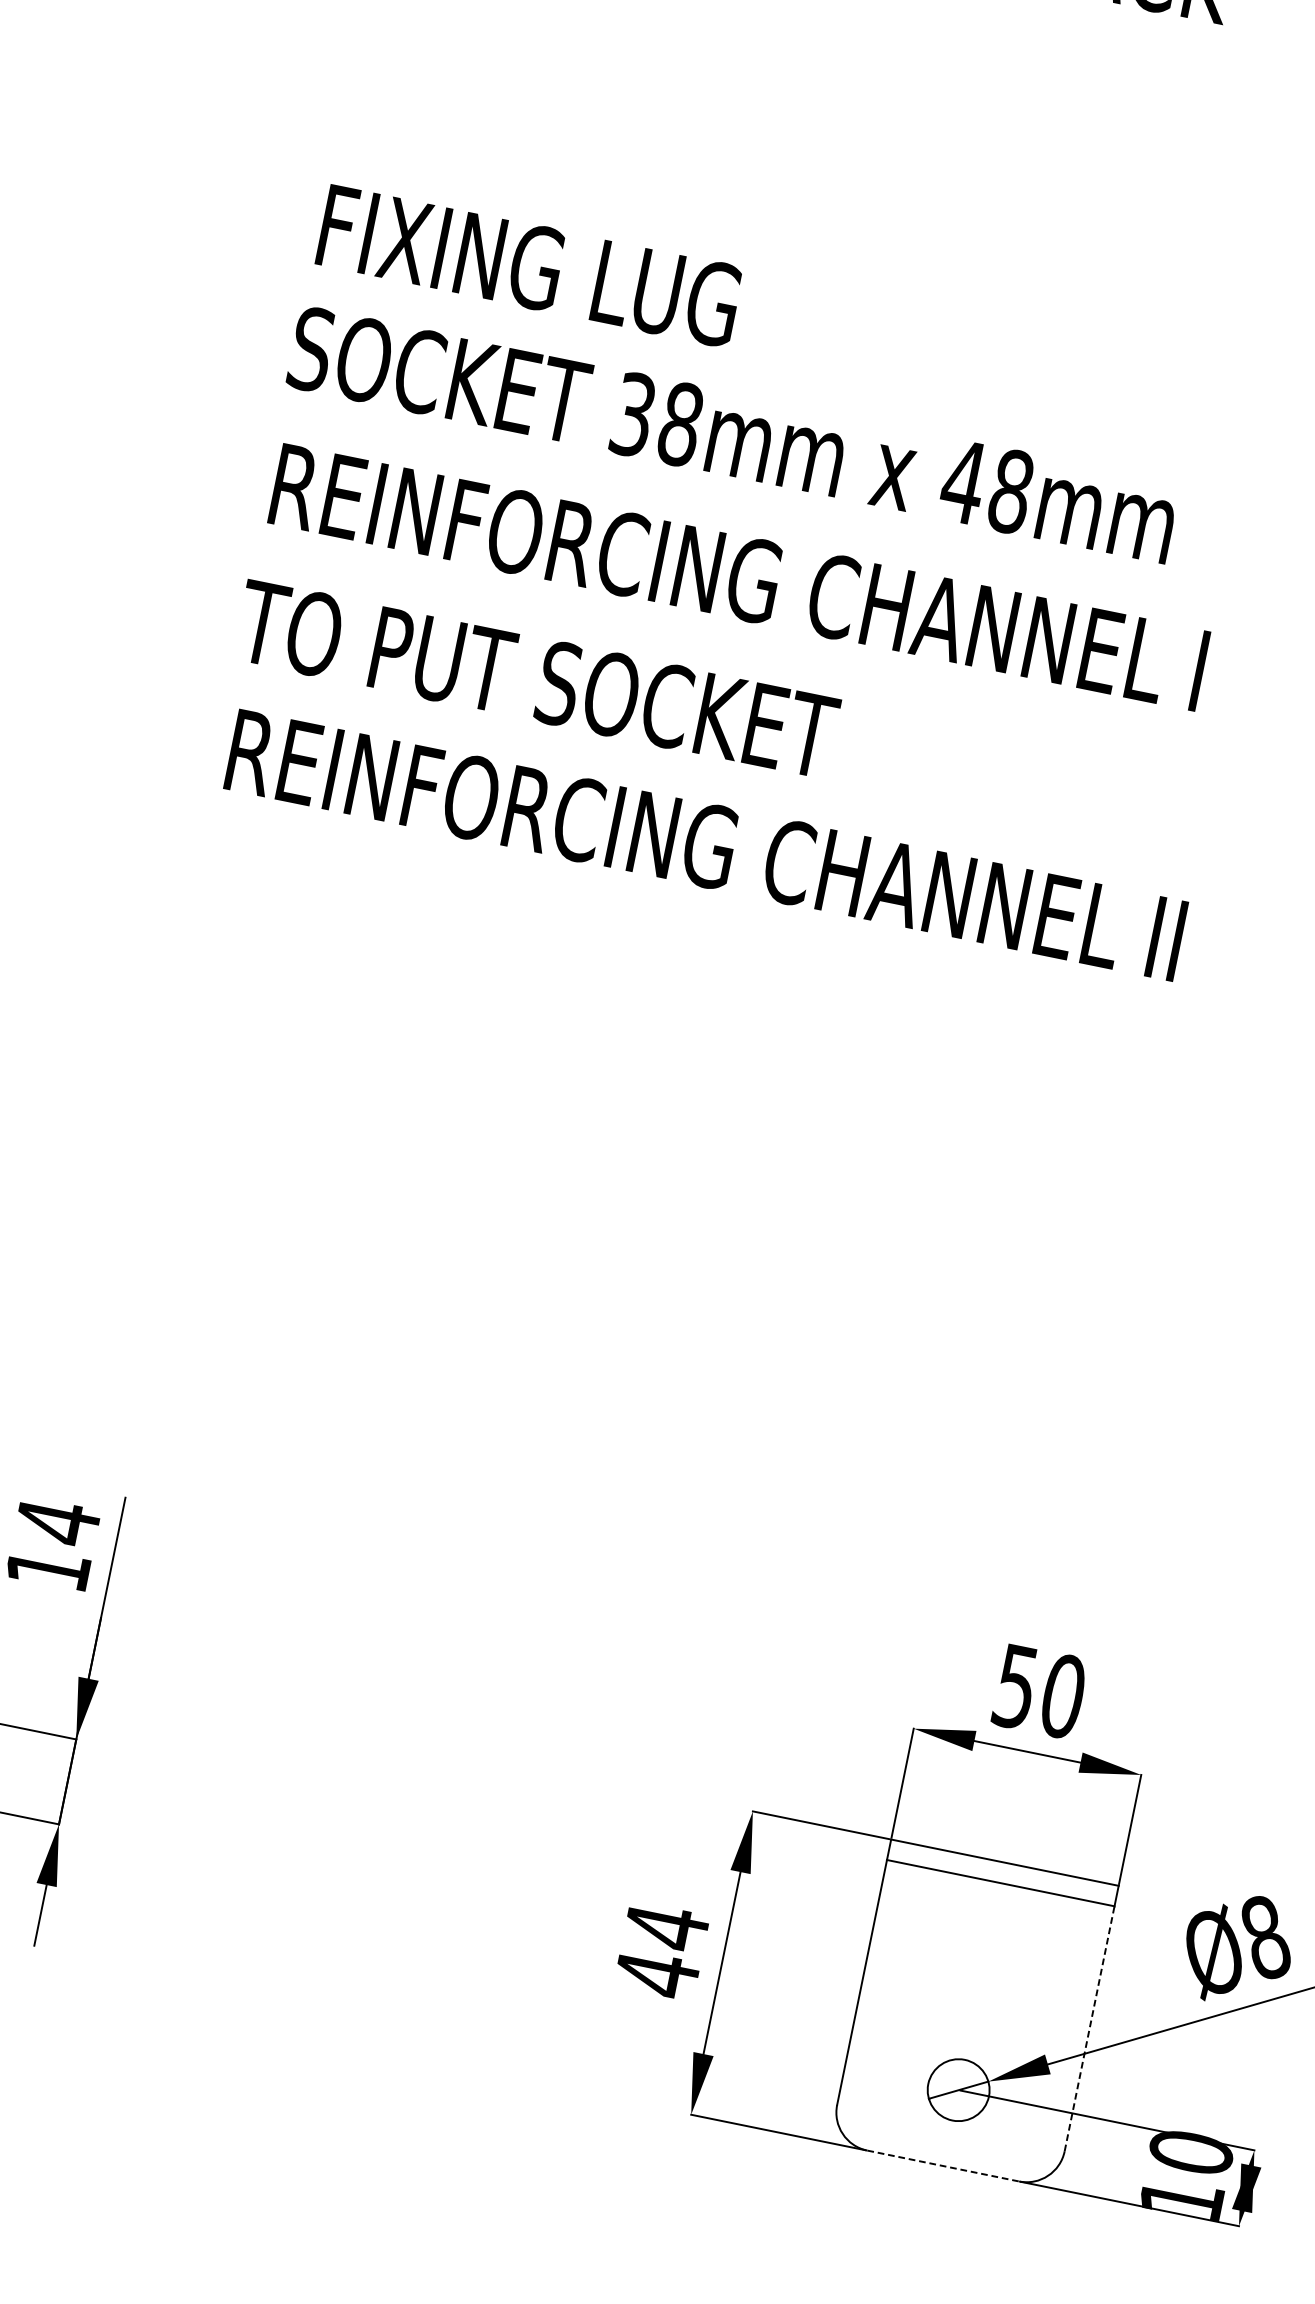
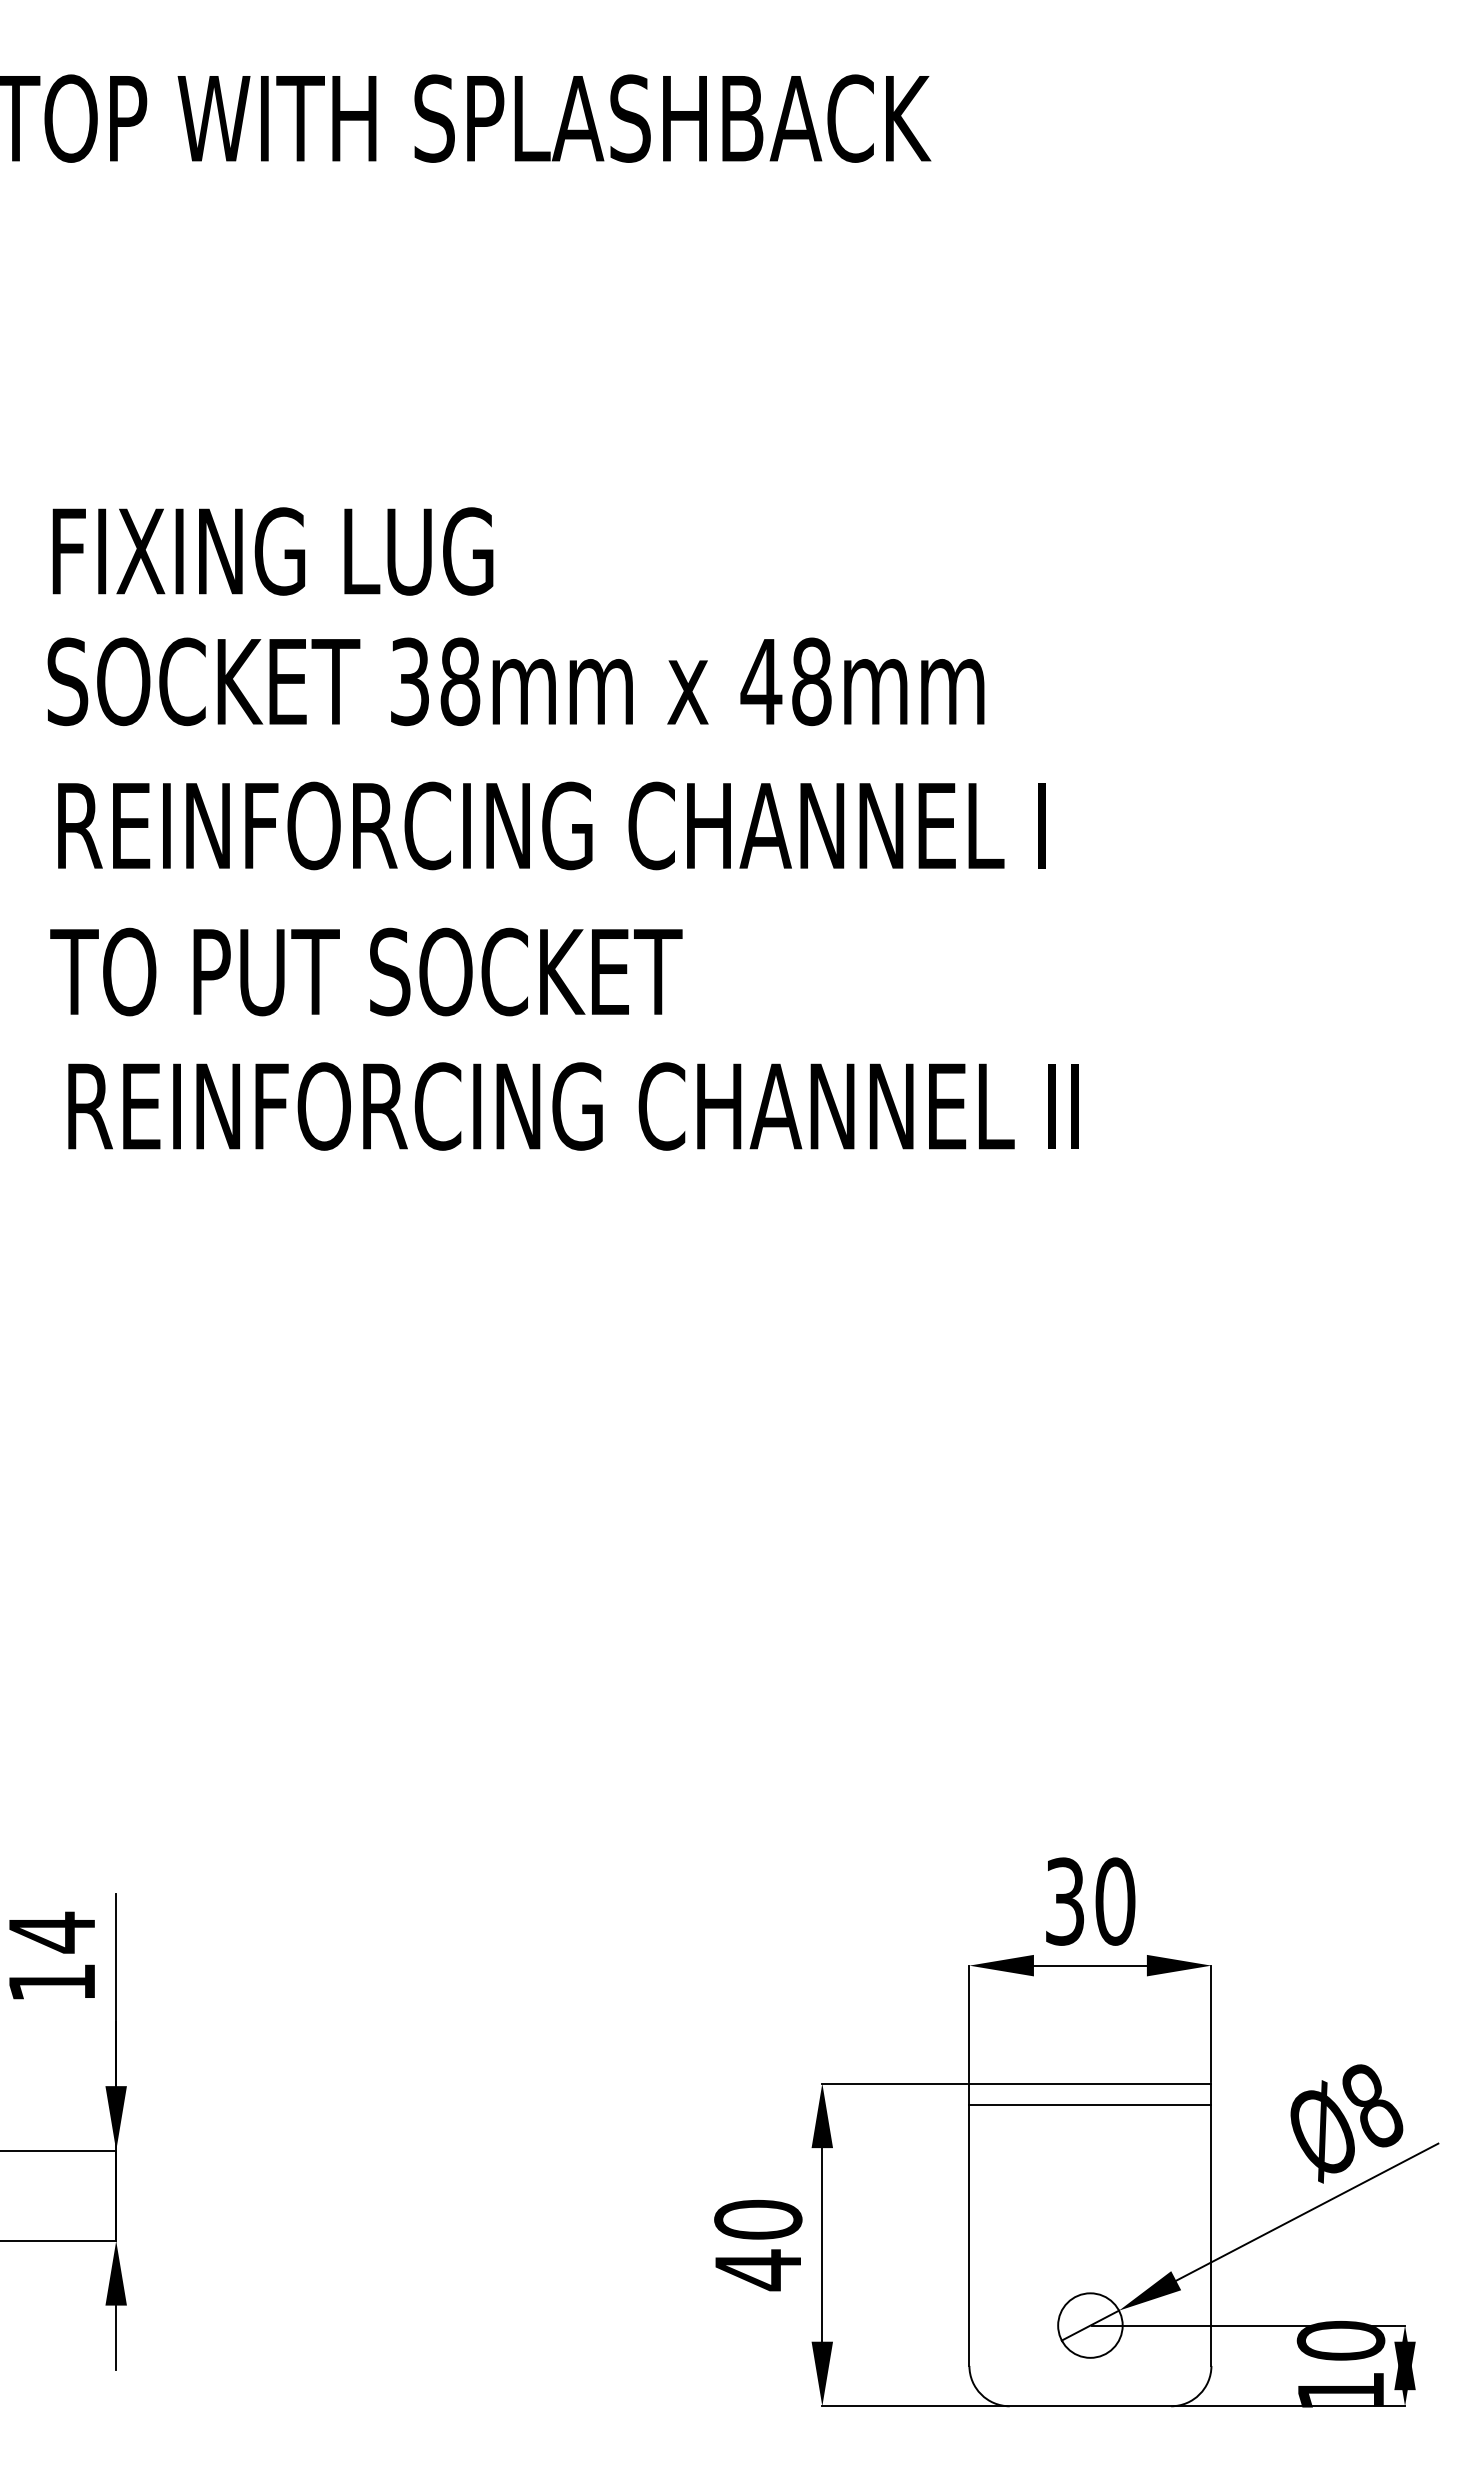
text: (1016, 1686) -> (1065, 1901), 50 -> 30
text: (666, 1926) -> (758, 2219), 44 -> 40
line: (1089, 2028) -> (1211, 2235), dashed -> solid
line: (943, 2166) -> (1090, 2406), dashed -> solid

